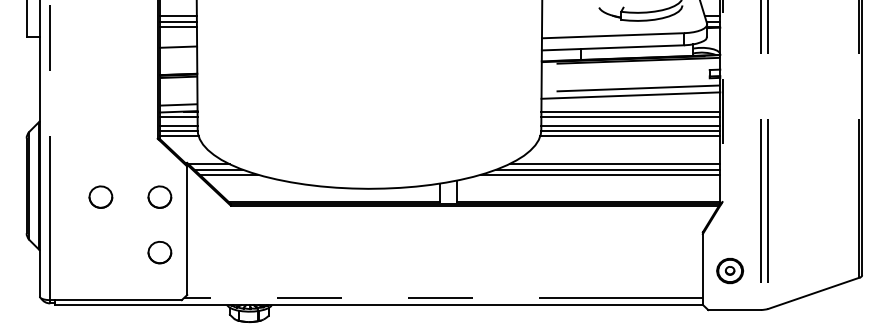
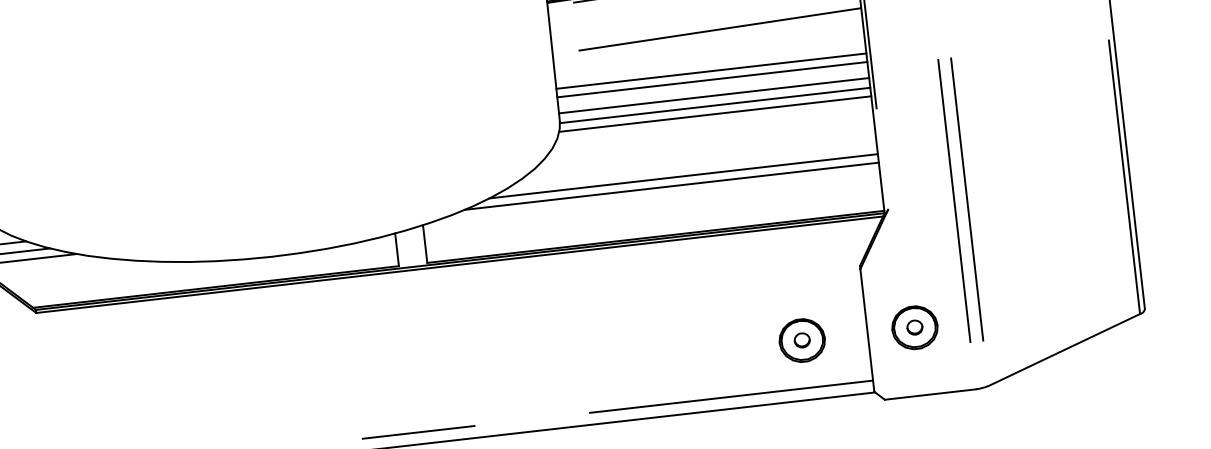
line: (630, 95) -> (707, 43), removed
line: (614, 164) -> (693, 165), removed
part: (665, 271) -> (803, 341), added

